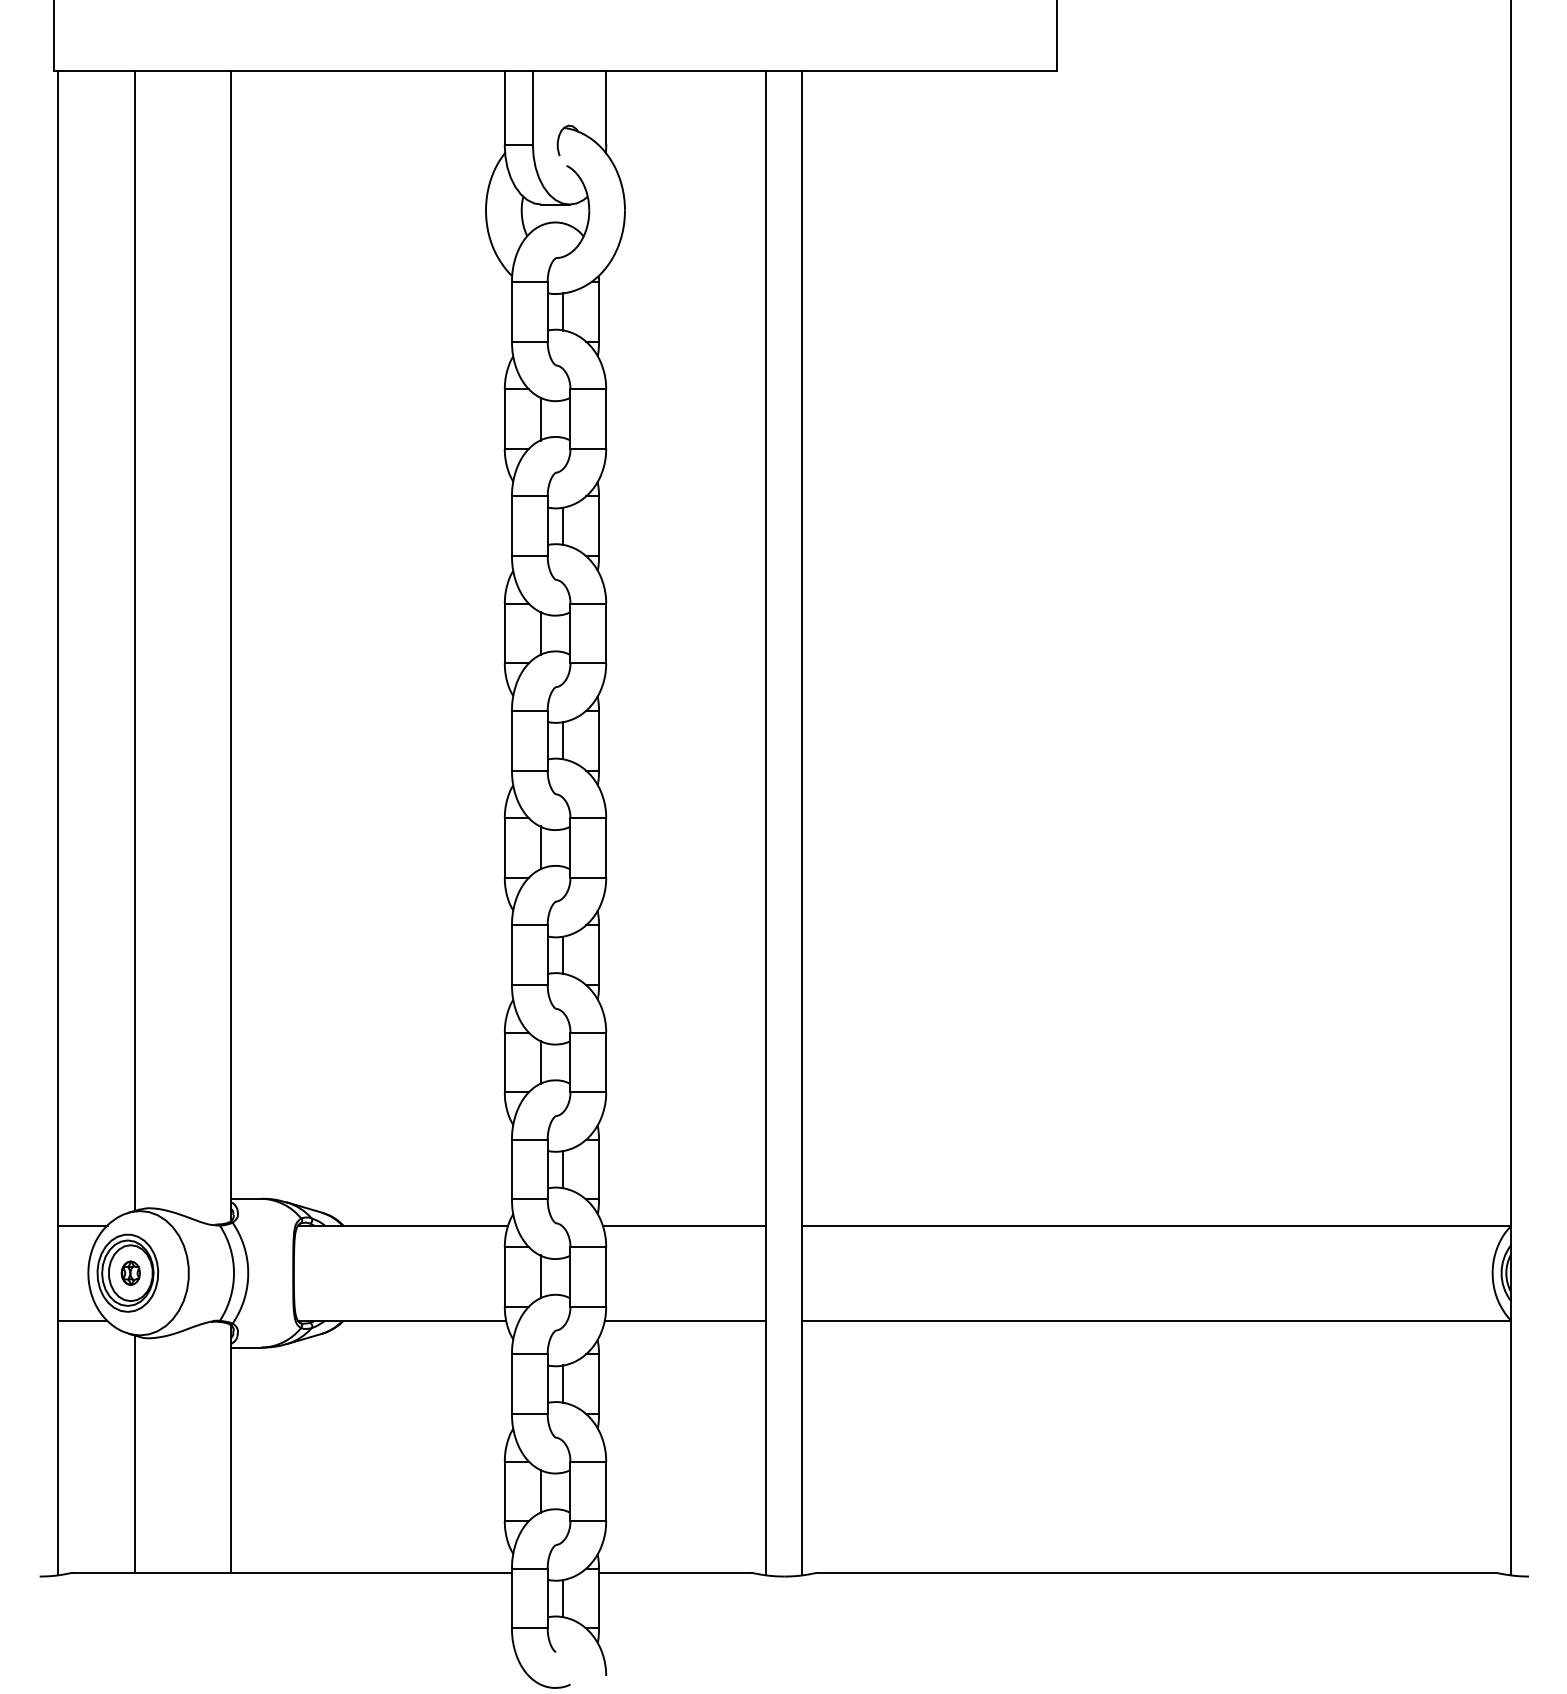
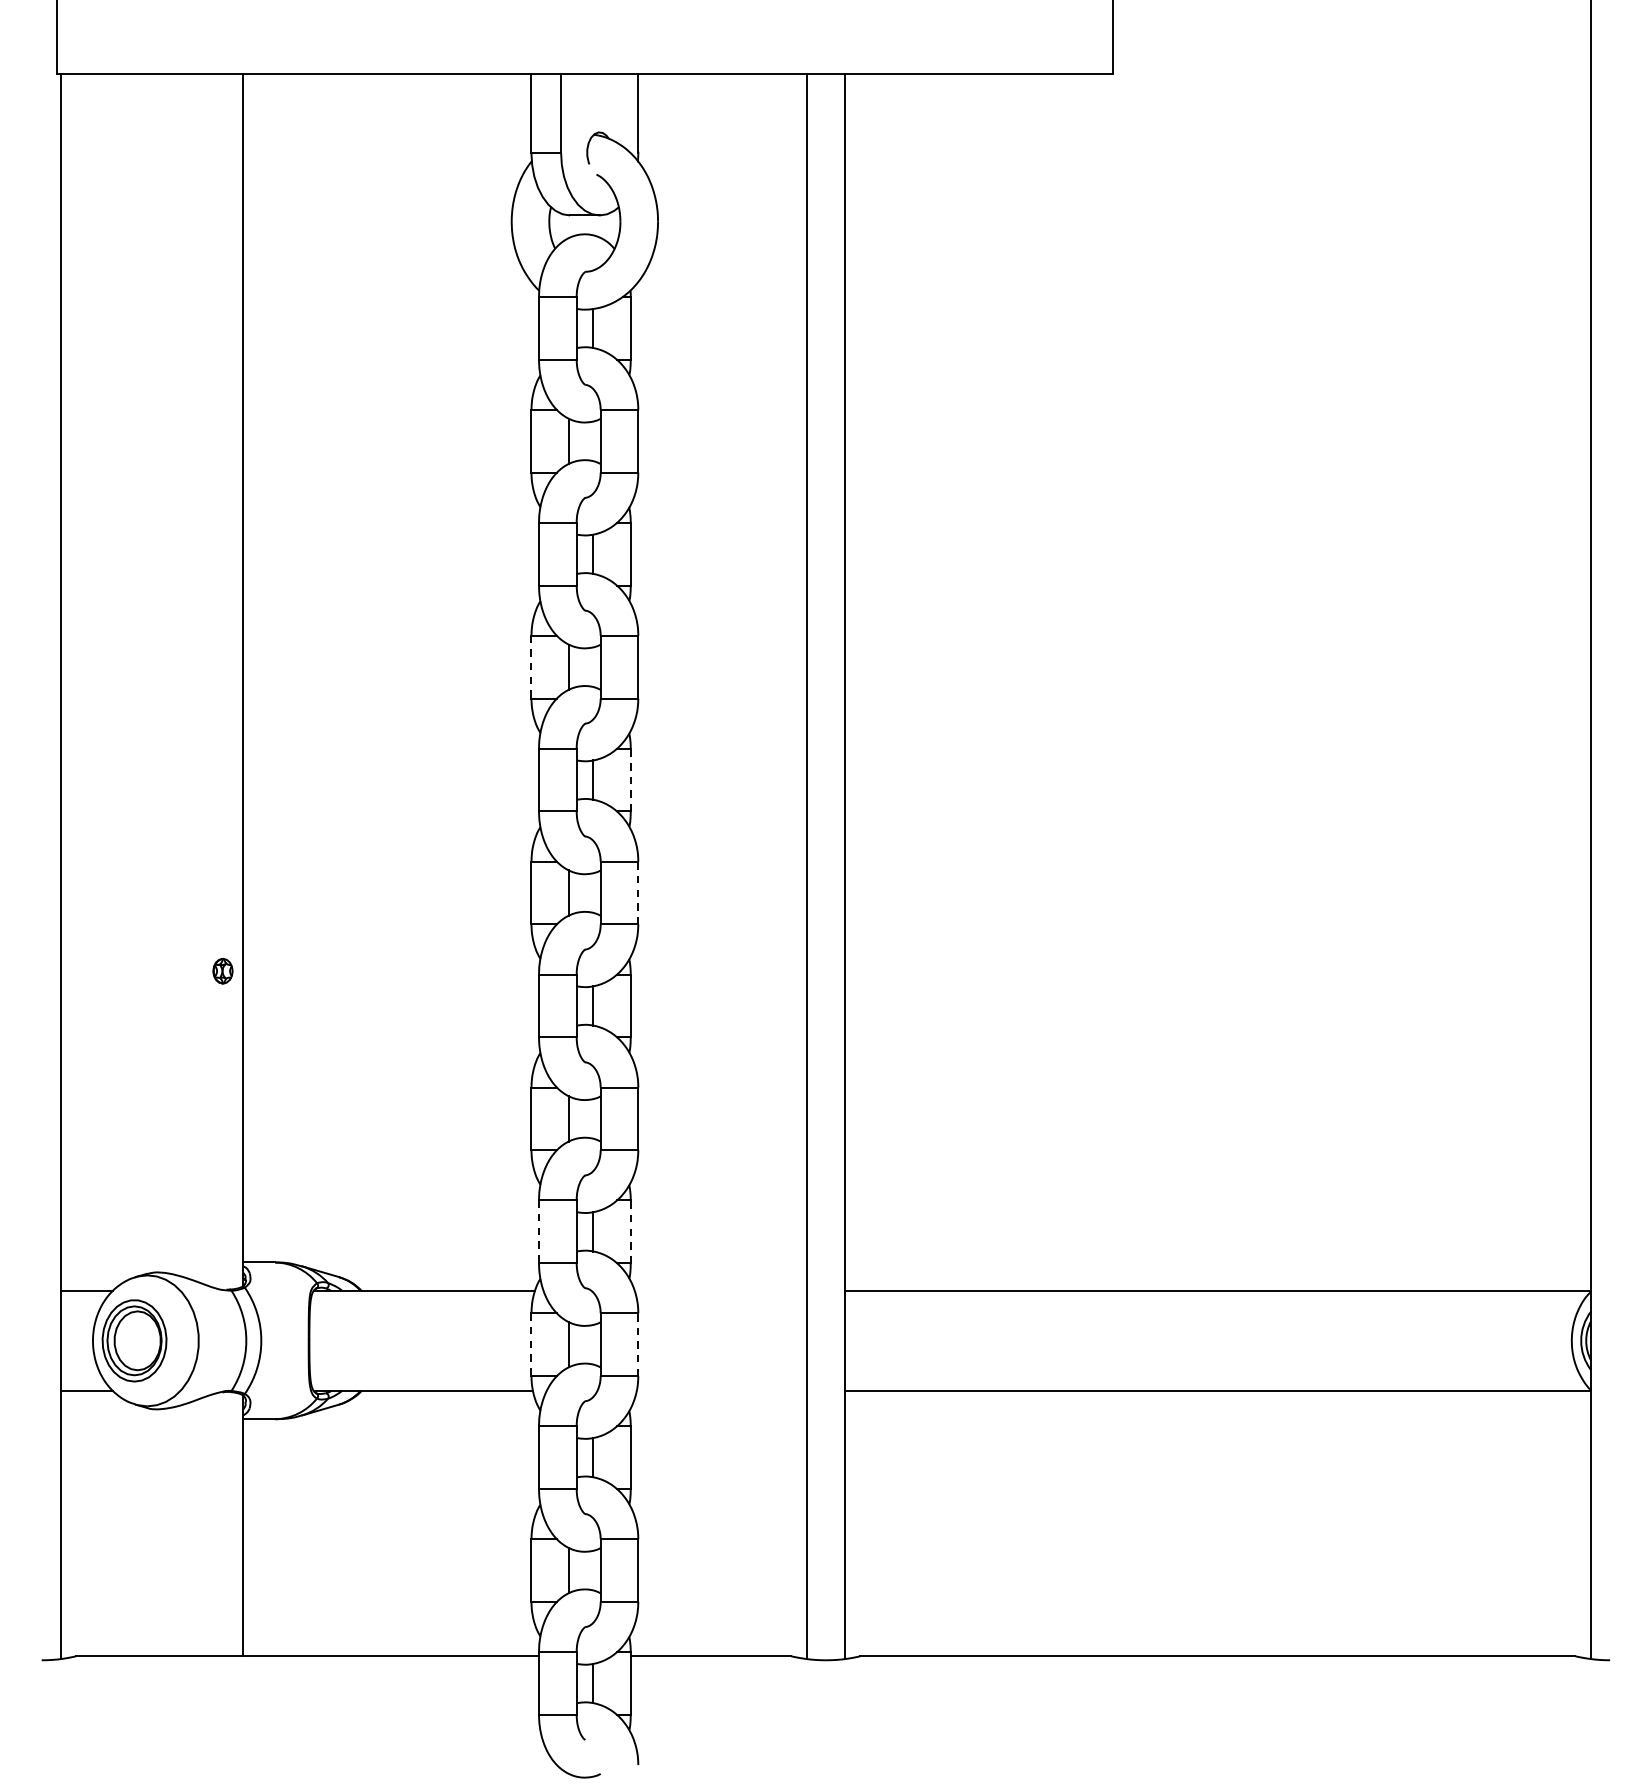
line: (504, 633) -> (531, 667), solid -> dashed
line: (135, 640) -> (142, 674), removed
line: (599, 740) -> (631, 779), solid -> dashed
line: (606, 847) -> (638, 892), solid -> dashed
line: (511, 1169) -> (538, 1231), solid -> dashed
line: (599, 1169) -> (631, 1231), solid -> dashed
line: (684, 1225) -> (720, 1290), removed
part: (130, 1272) -> (222, 970), moved
line: (504, 1276) -> (531, 1344), solid -> dashed
line: (606, 1276) -> (638, 1344), solid -> dashed
line: (685, 1320) -> (721, 1390), removed
line: (135, 1453) -> (142, 1530), removed

